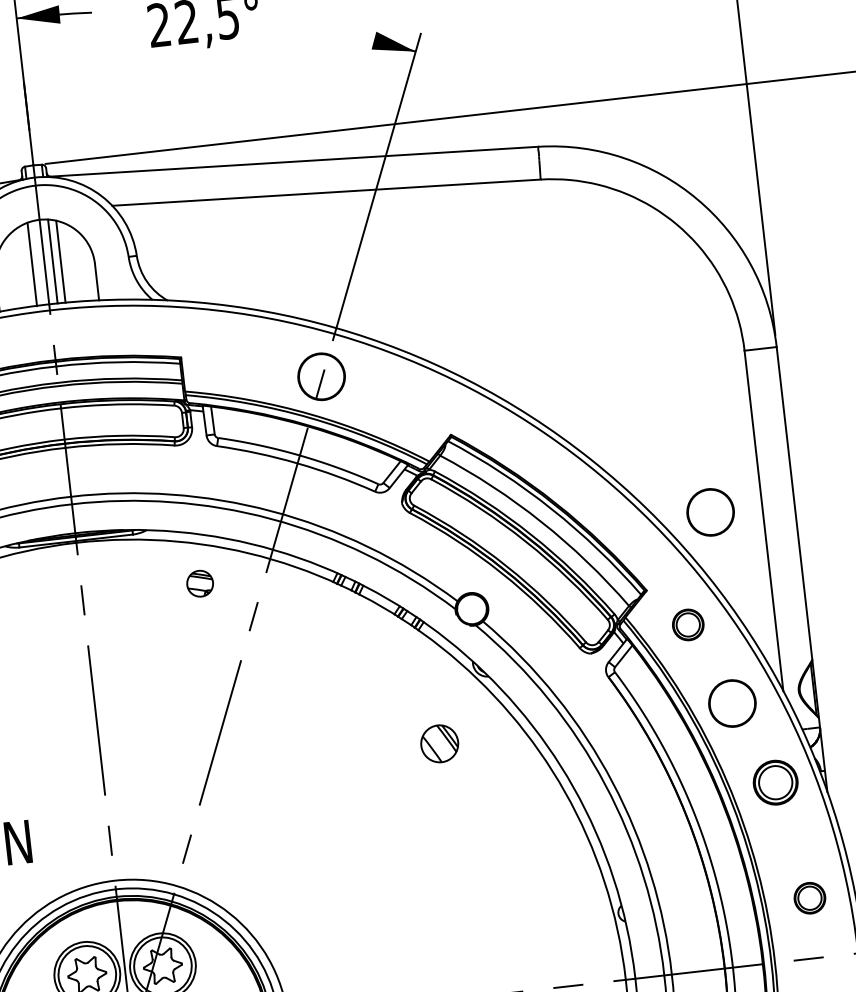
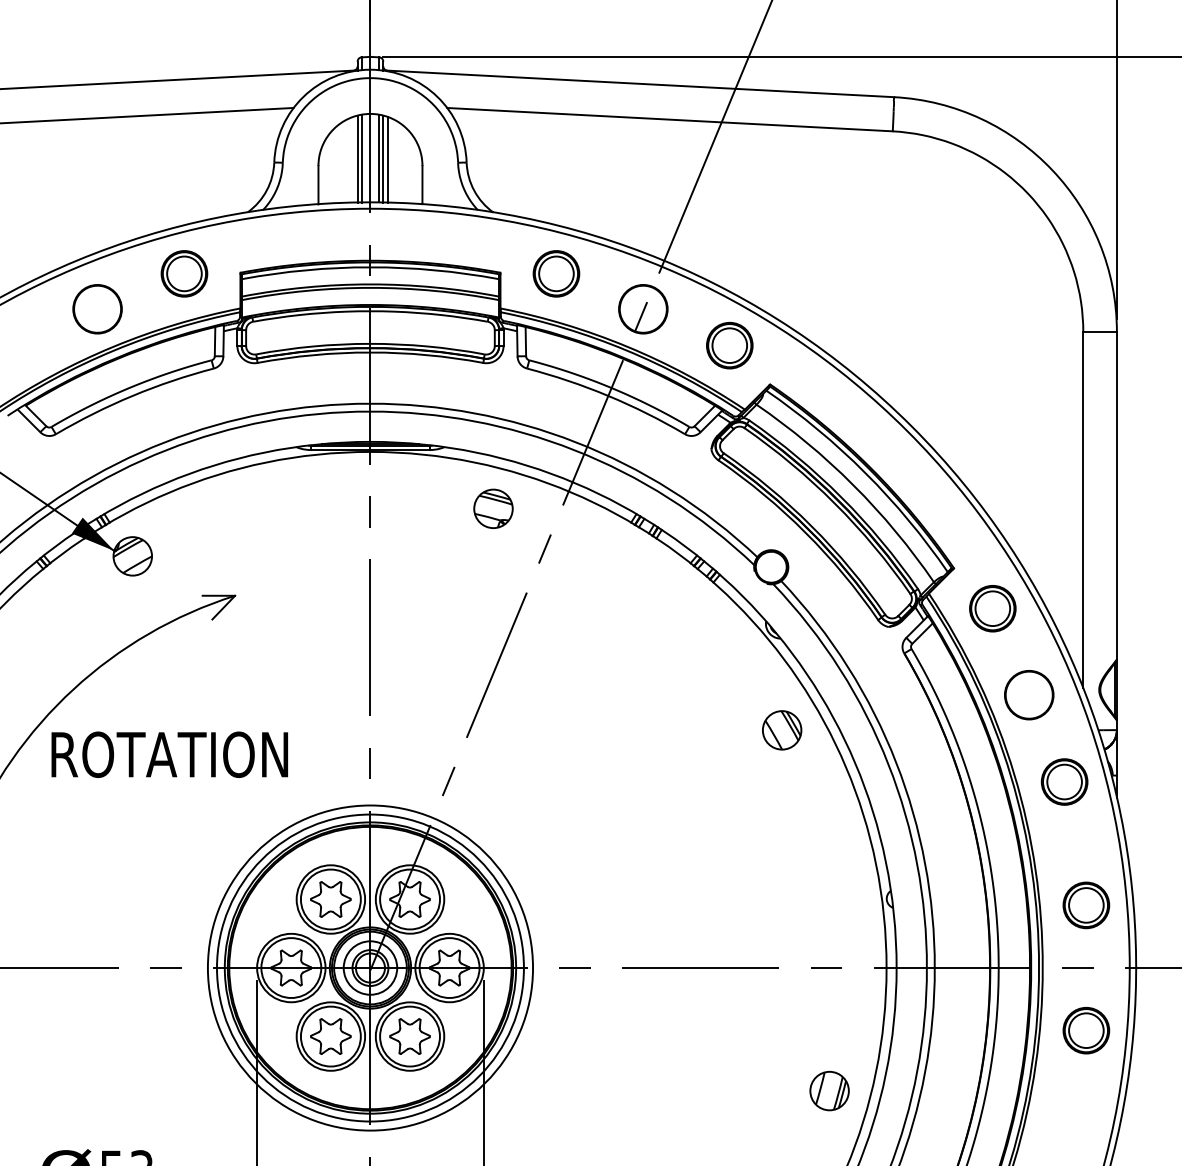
line: (56, 260) -> (383, 158), added
line: (35, 263) -> (361, 158), added
part: (234, 352) -> (556, 273), added
part: (407, 402) -> (729, 345), added
circle: (710, 512) -> (1029, 495), removed
part: (200, 583) -> (493, 508), size x1.43
part: (687, 624) -> (992, 608), size x1.43
part: (440, 743) -> (782, 730), moved
part: (810, 898) -> (1086, 905), size x1.43

